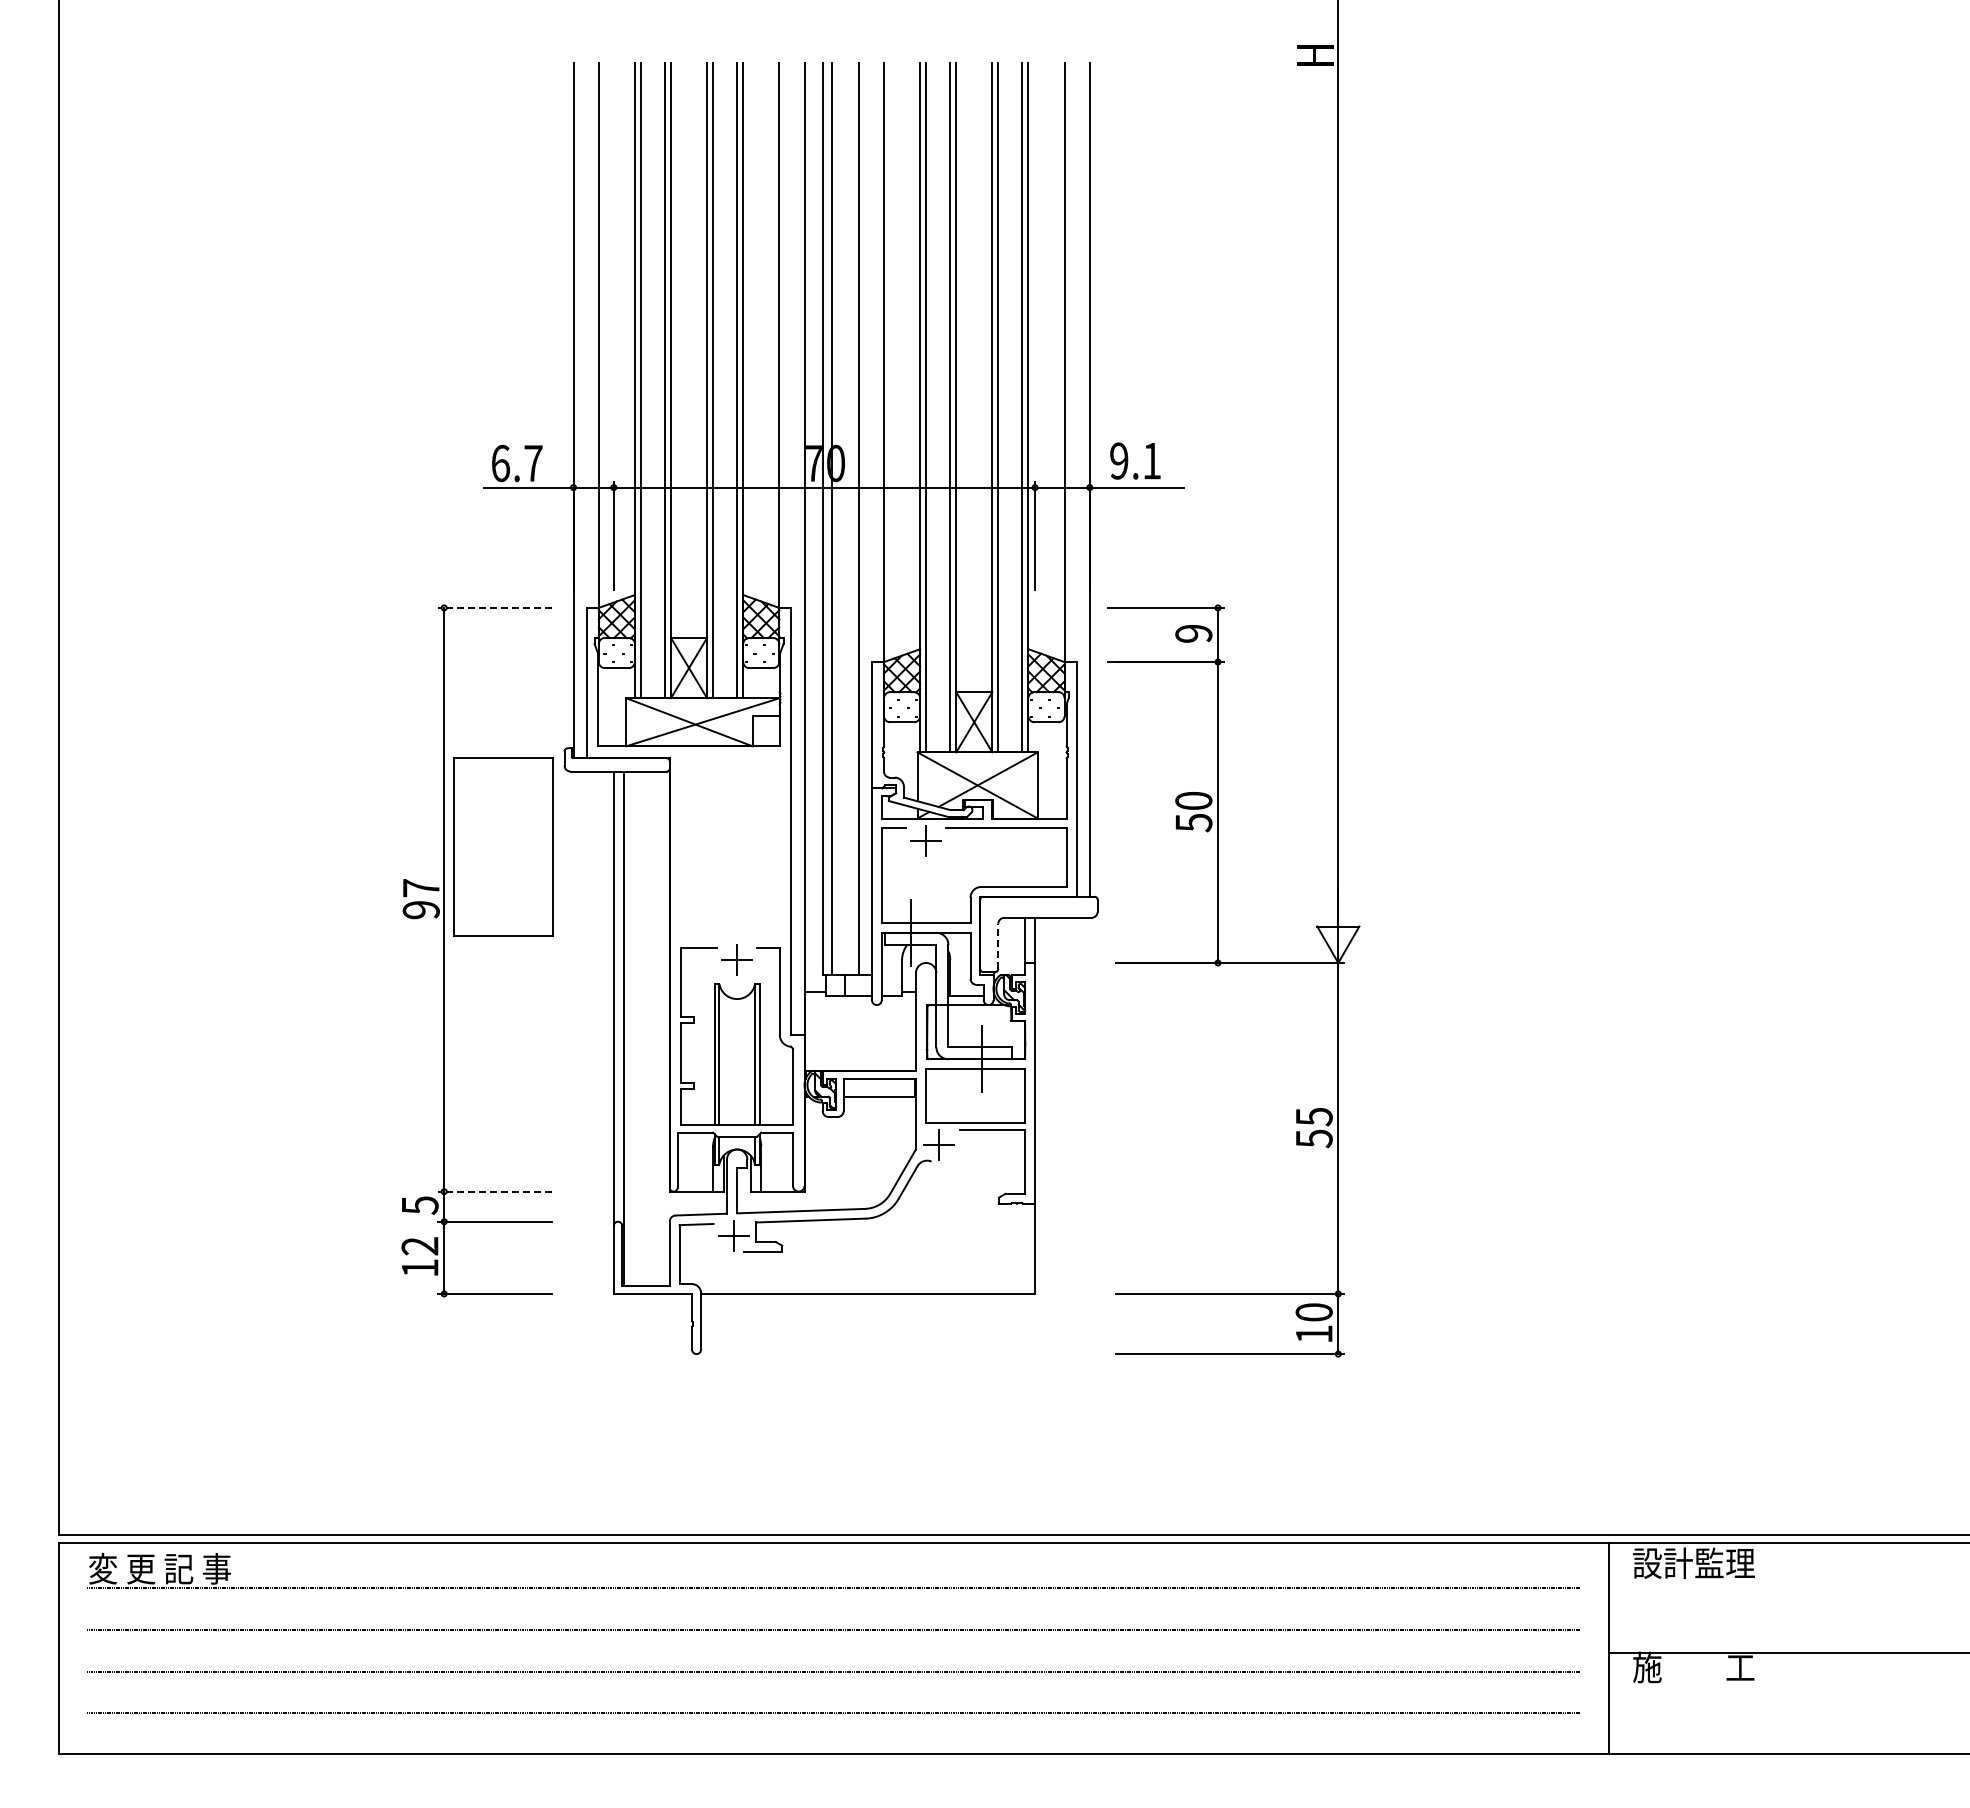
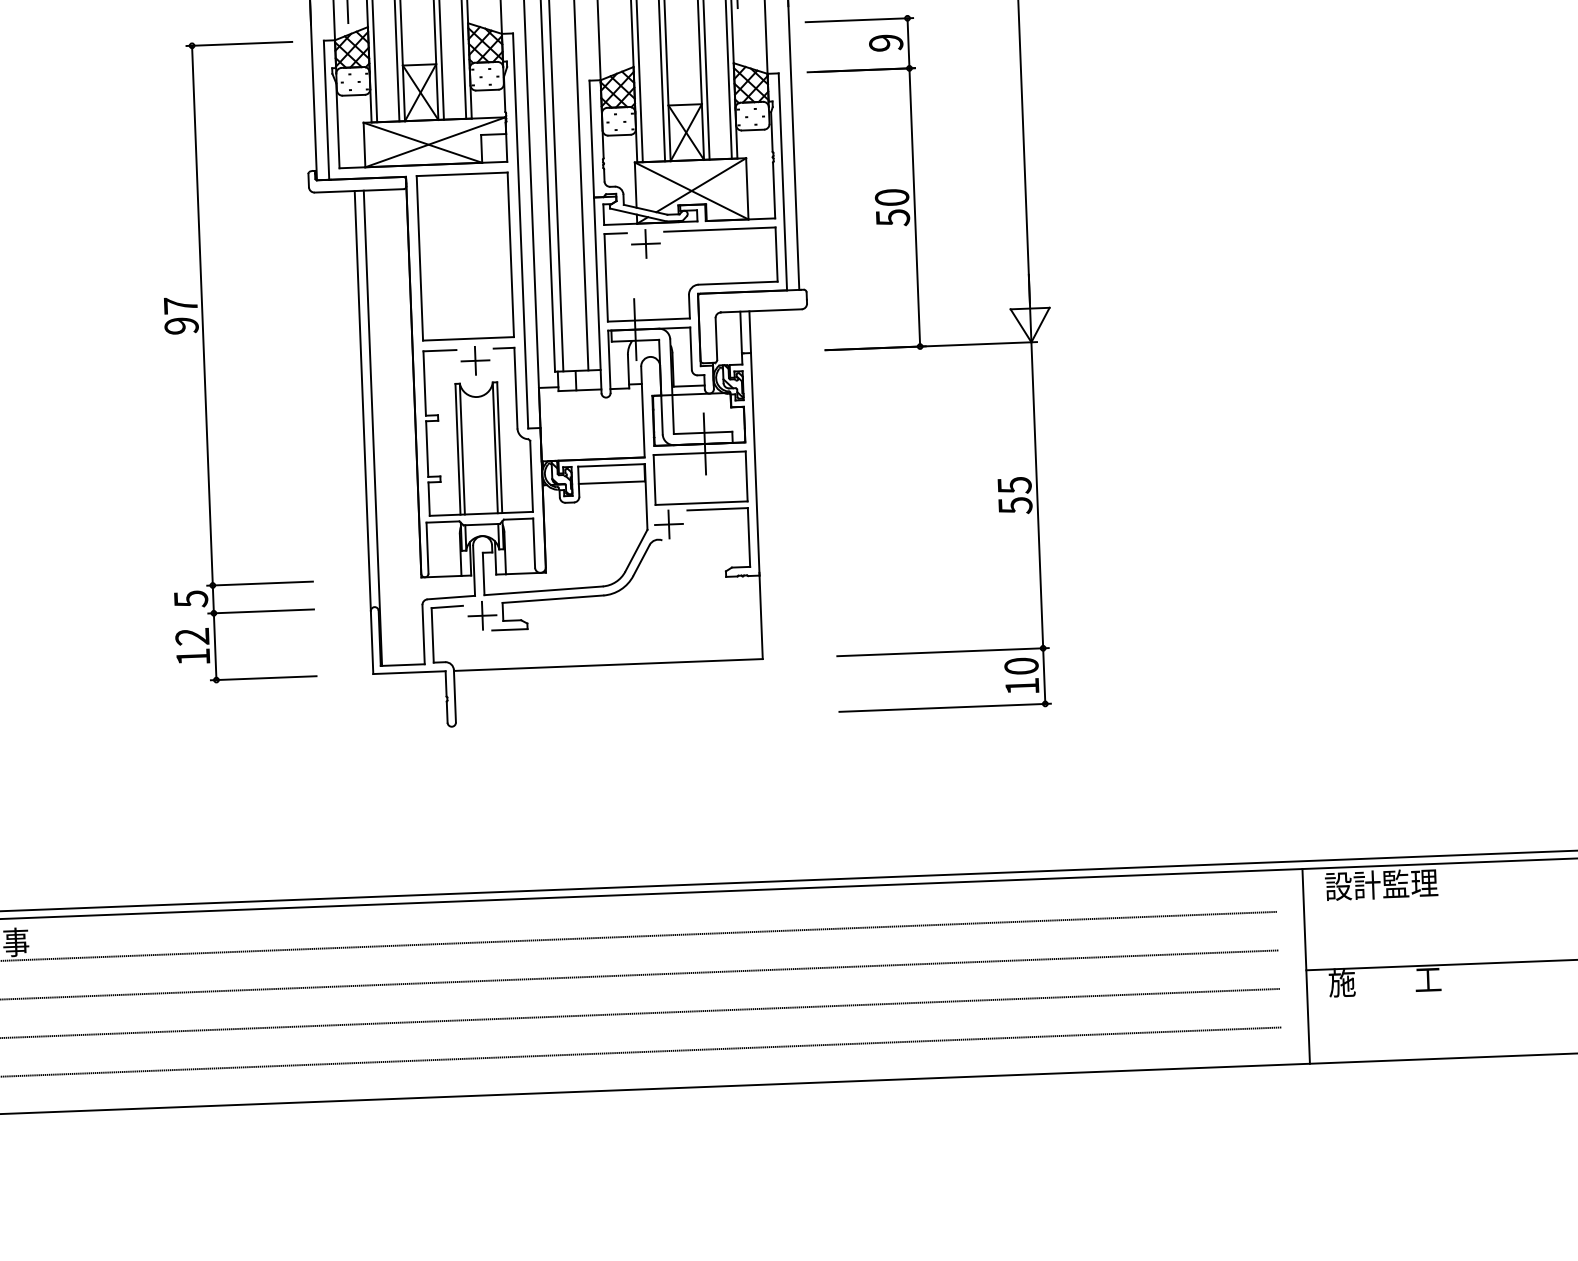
line: (494, 607) -> (238, 43), dashed -> solid
part: (503, 846) -> (465, 256), moved
line: (998, 946) -> (716, 339), dashed -> solid
line: (494, 1191) -> (259, 583), dashed -> solid

